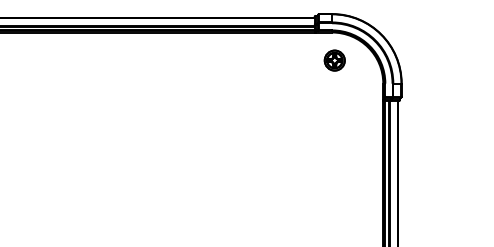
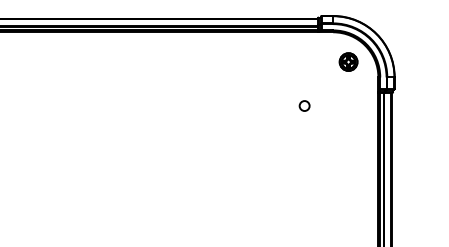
part: (334, 59) -> (348, 61), moved
circle: (299, 115) -> (304, 105), added

